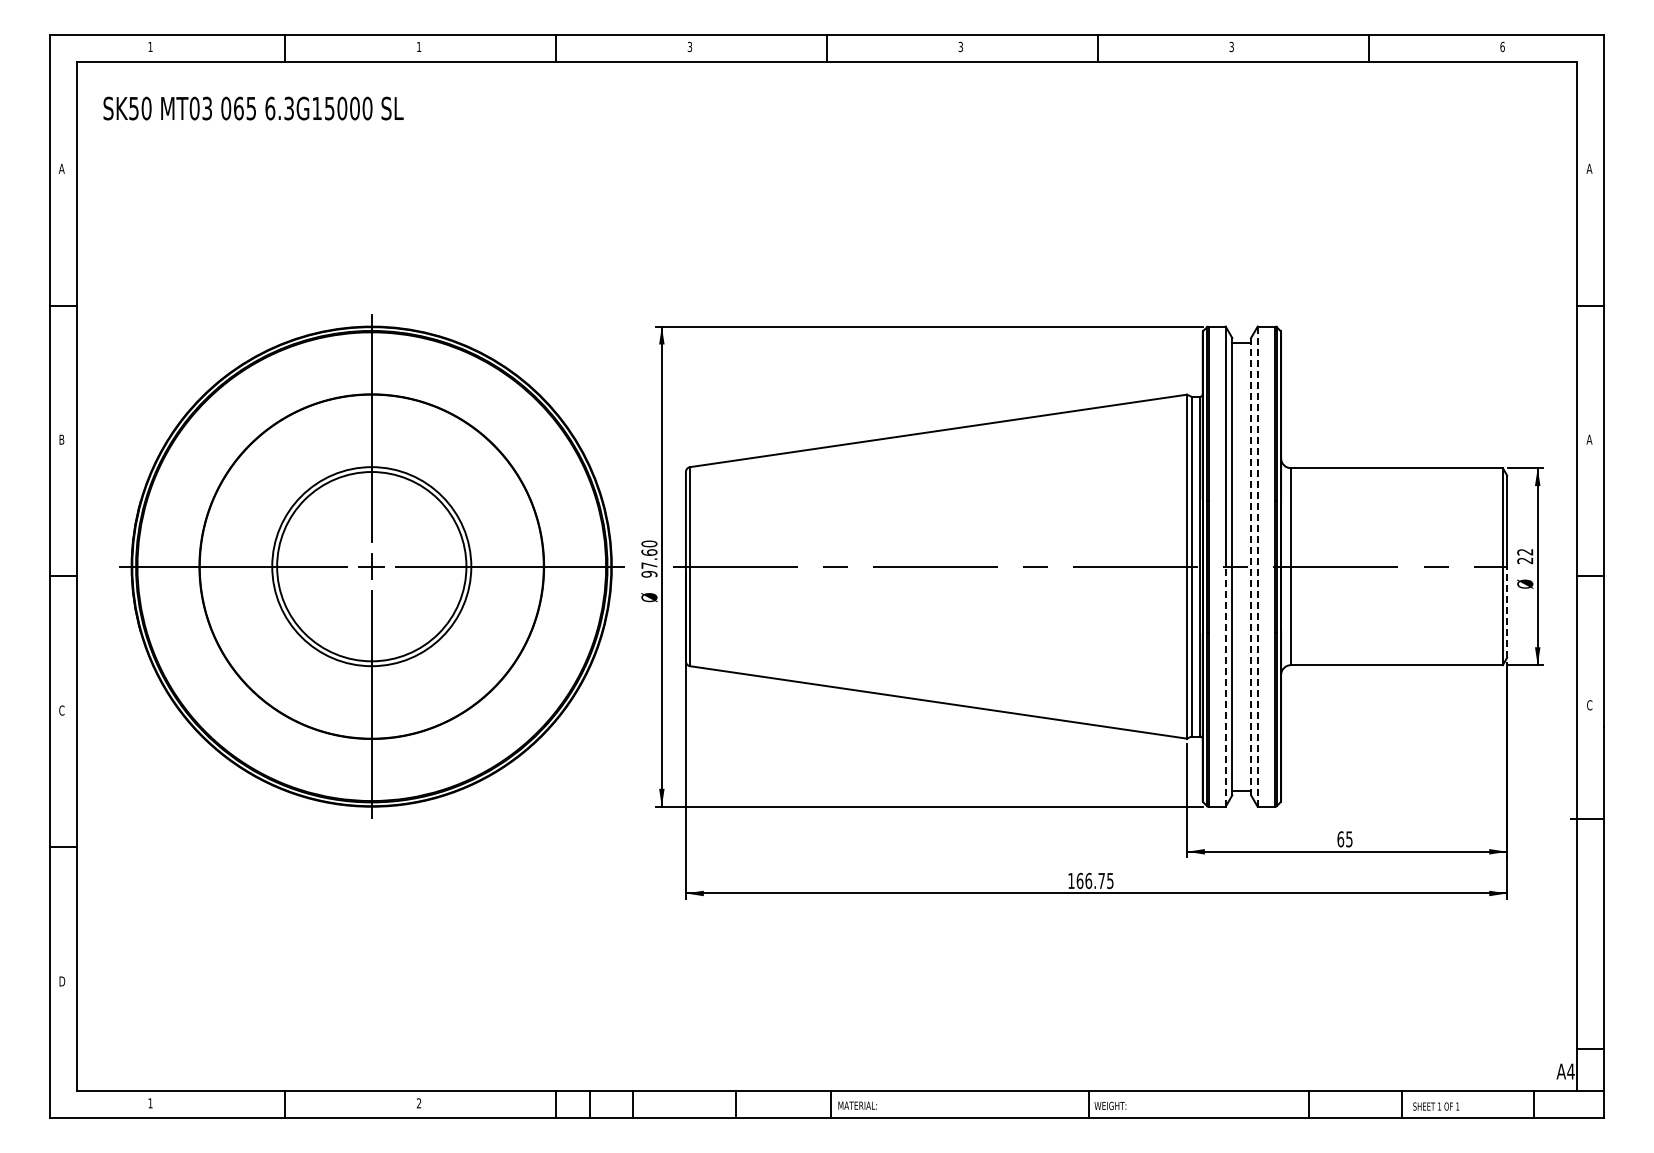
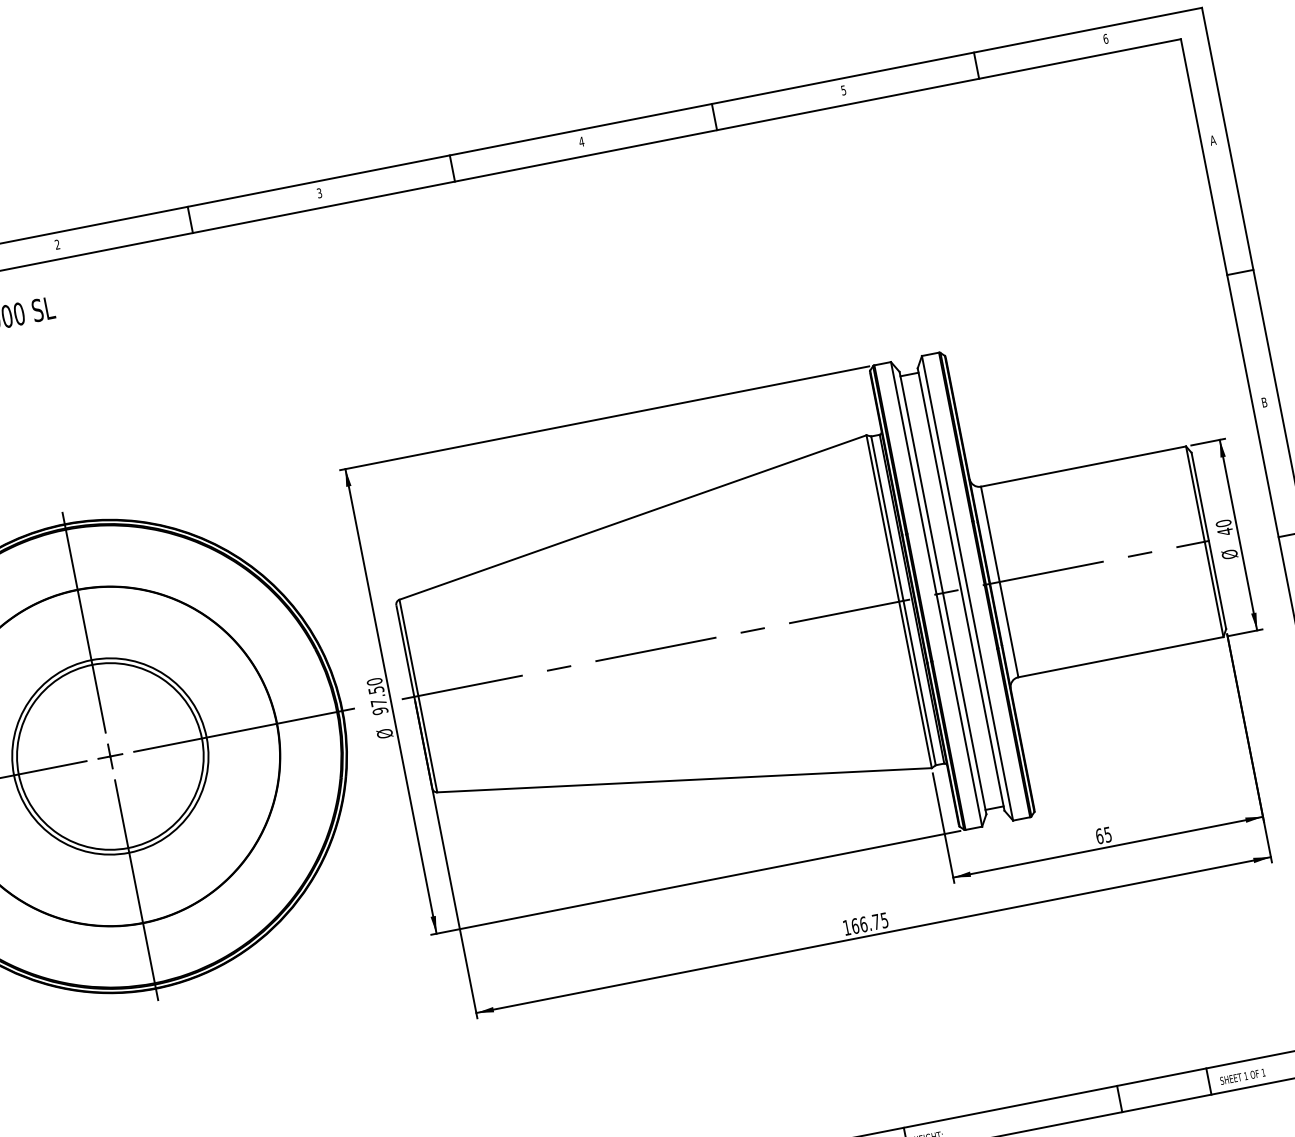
text: (1231, 45) -> (843, 89), 3 -> 5
text: (418, 46) -> (56, 244), 1 -> 2
text: (960, 46) -> (581, 141), 3 -> 4
text: (1589, 439) -> (1264, 402), A -> B
text: (649, 552) -> (376, 690), 97.60 -> 97.50
text: (1525, 556) -> (1224, 527), 22 -> 40
line: (1251, 566) -> (961, 589), dashed -> solid
line: (1257, 566) -> (967, 588), dashed -> solid
line: (1507, 612) -> (1217, 585), dashed -> solid
line: (1225, 686) -> (959, 710), dashed -> solid

